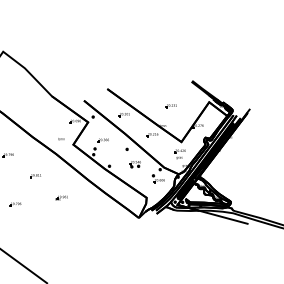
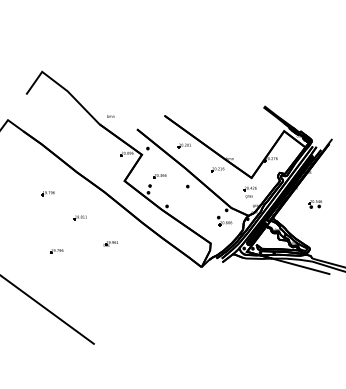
part: (171, 105) -> (239, 135), removed
text: (61, 139) -> (110, 116), moved
part: (134, 164) -> (314, 204), moved

